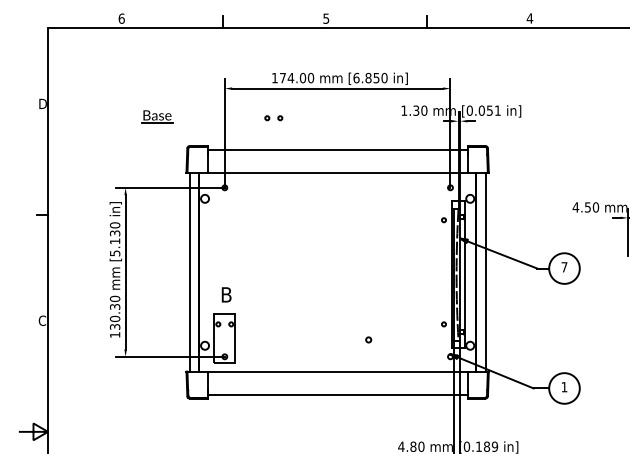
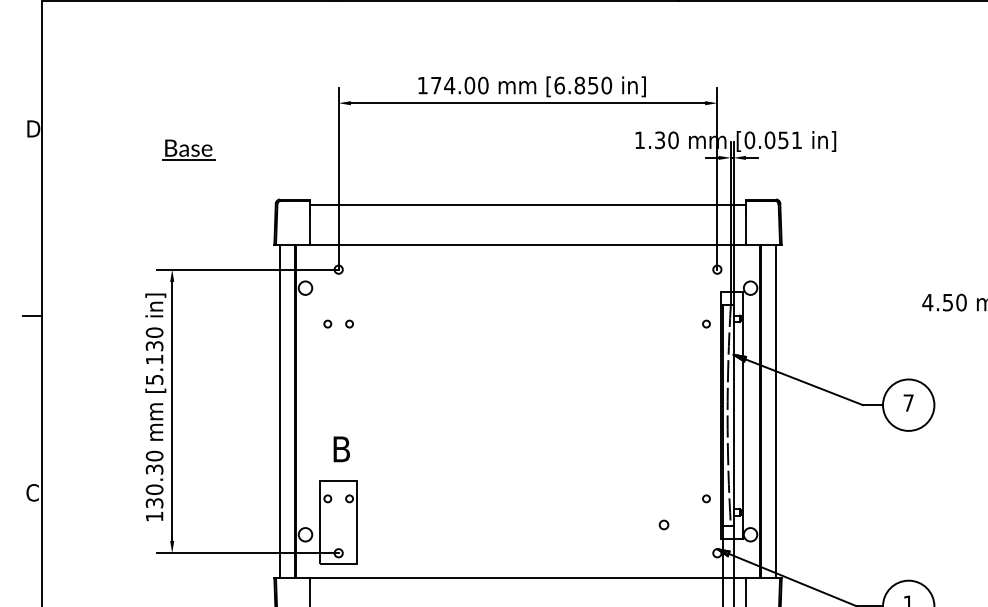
part: (157, 116) -> (188, 150), moved
part: (273, 118) -> (338, 324), moved
circle: (368, 339) -> (663, 524), moved

